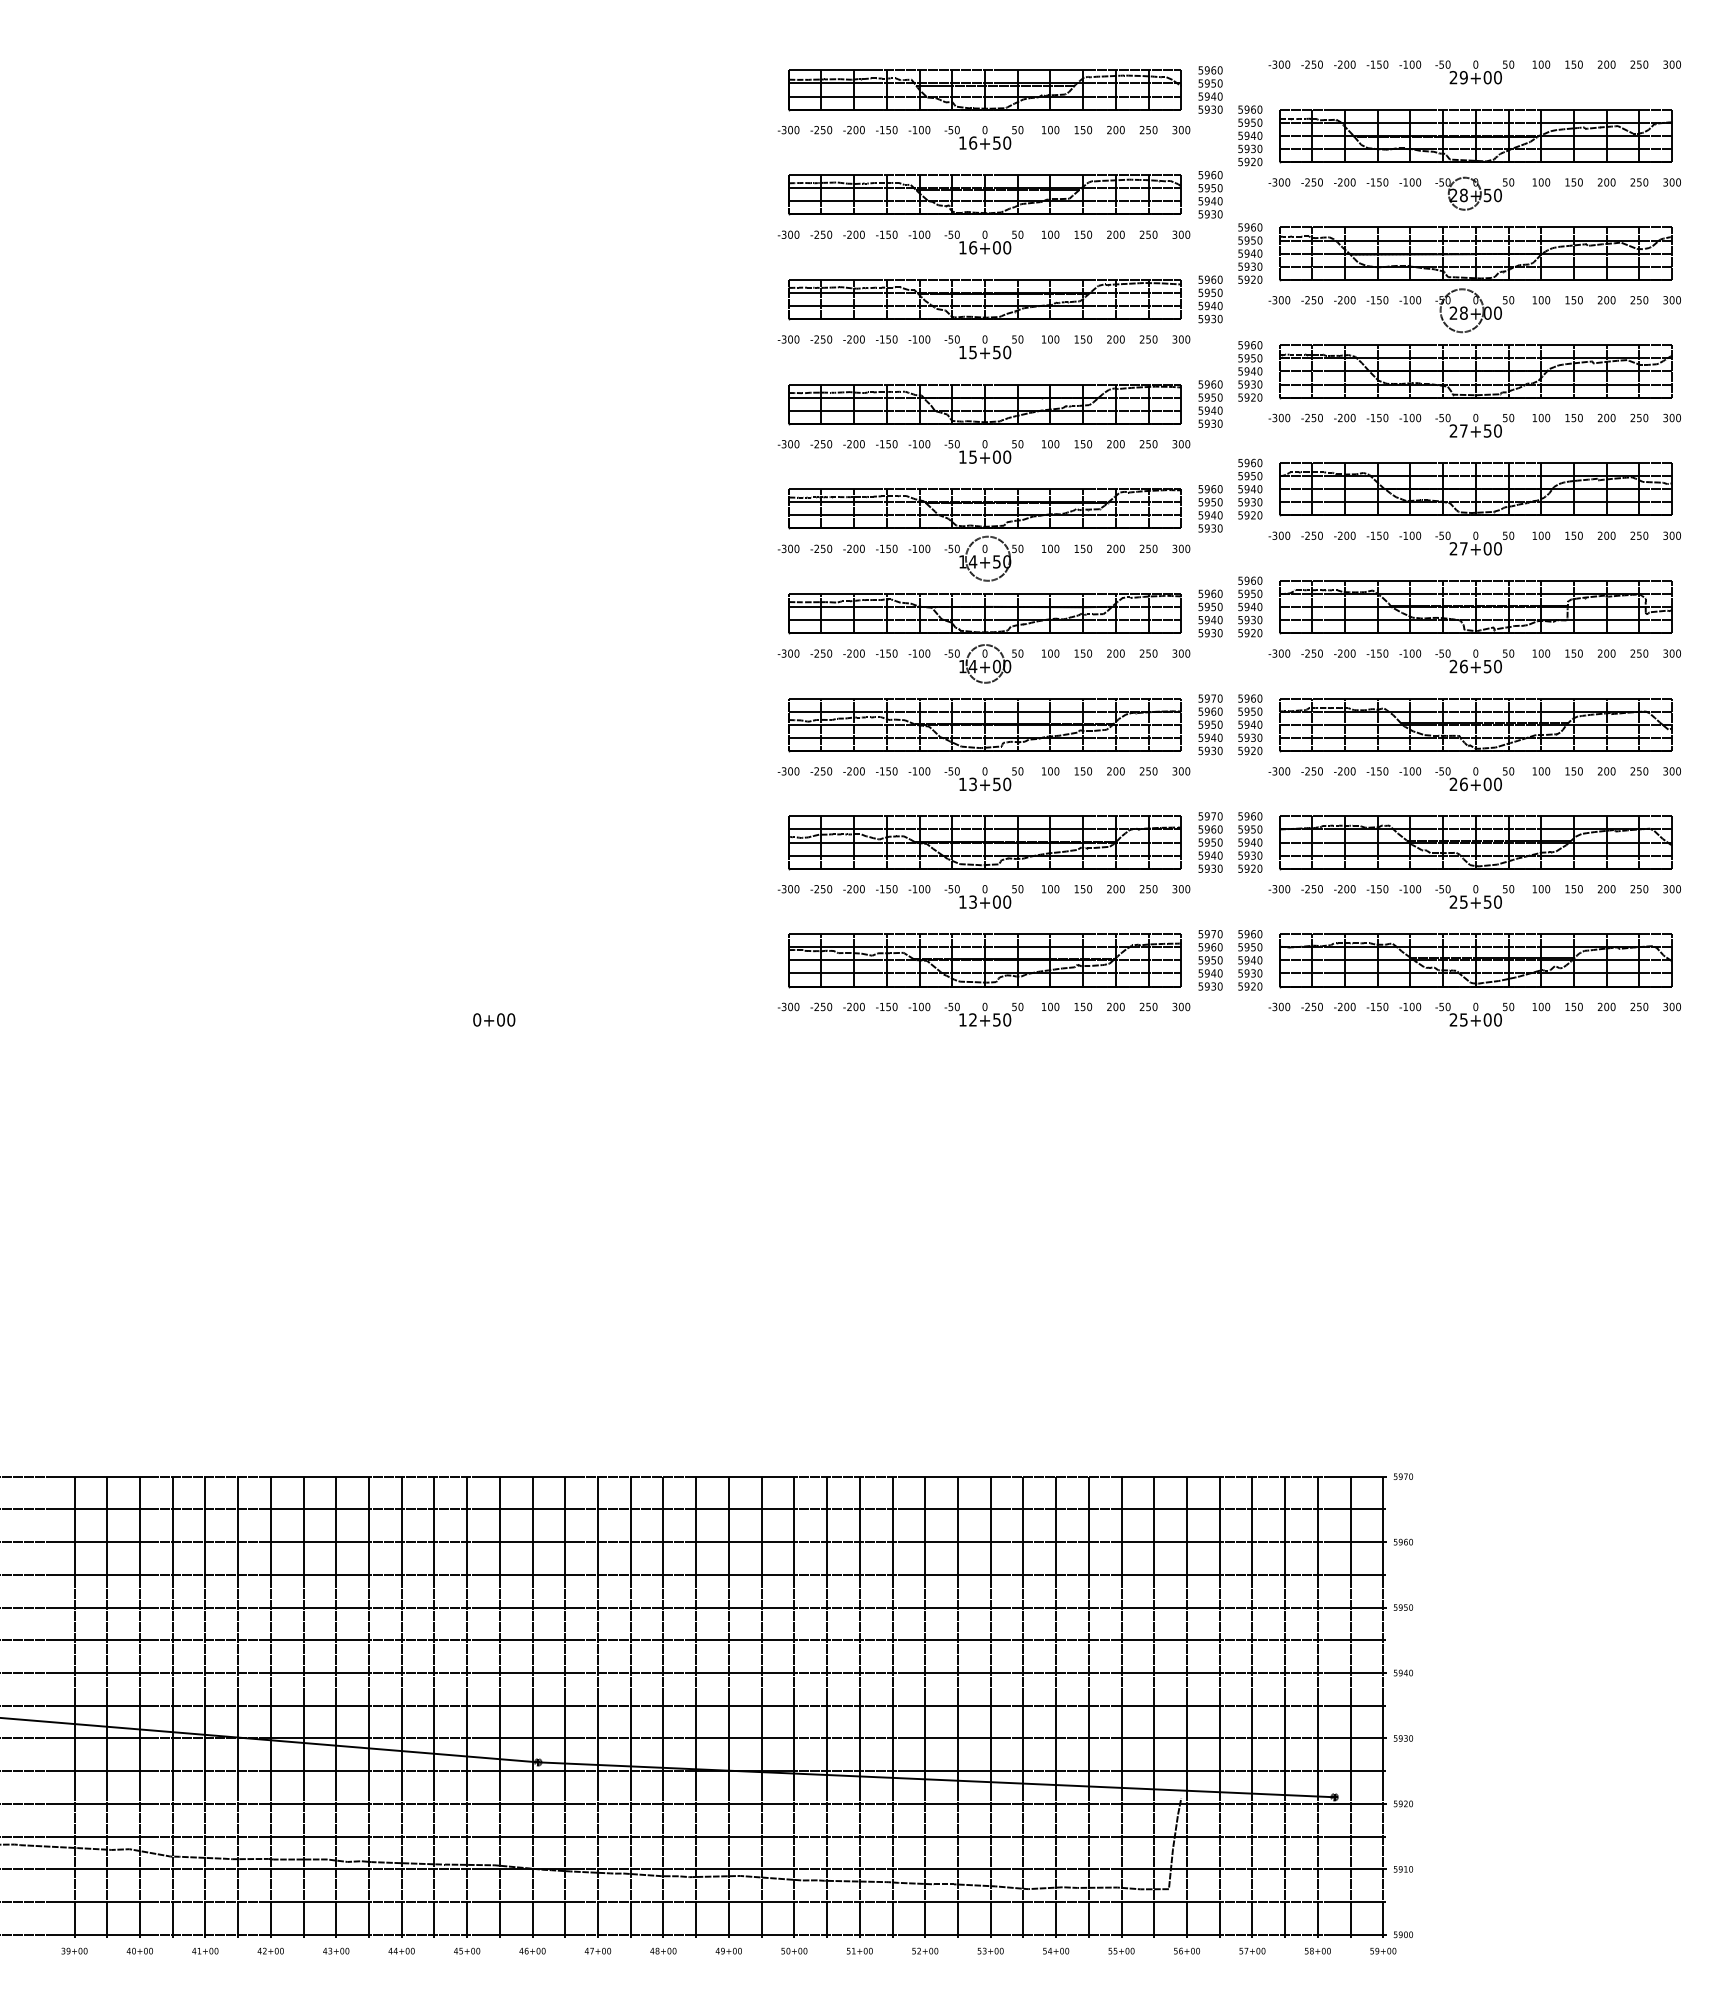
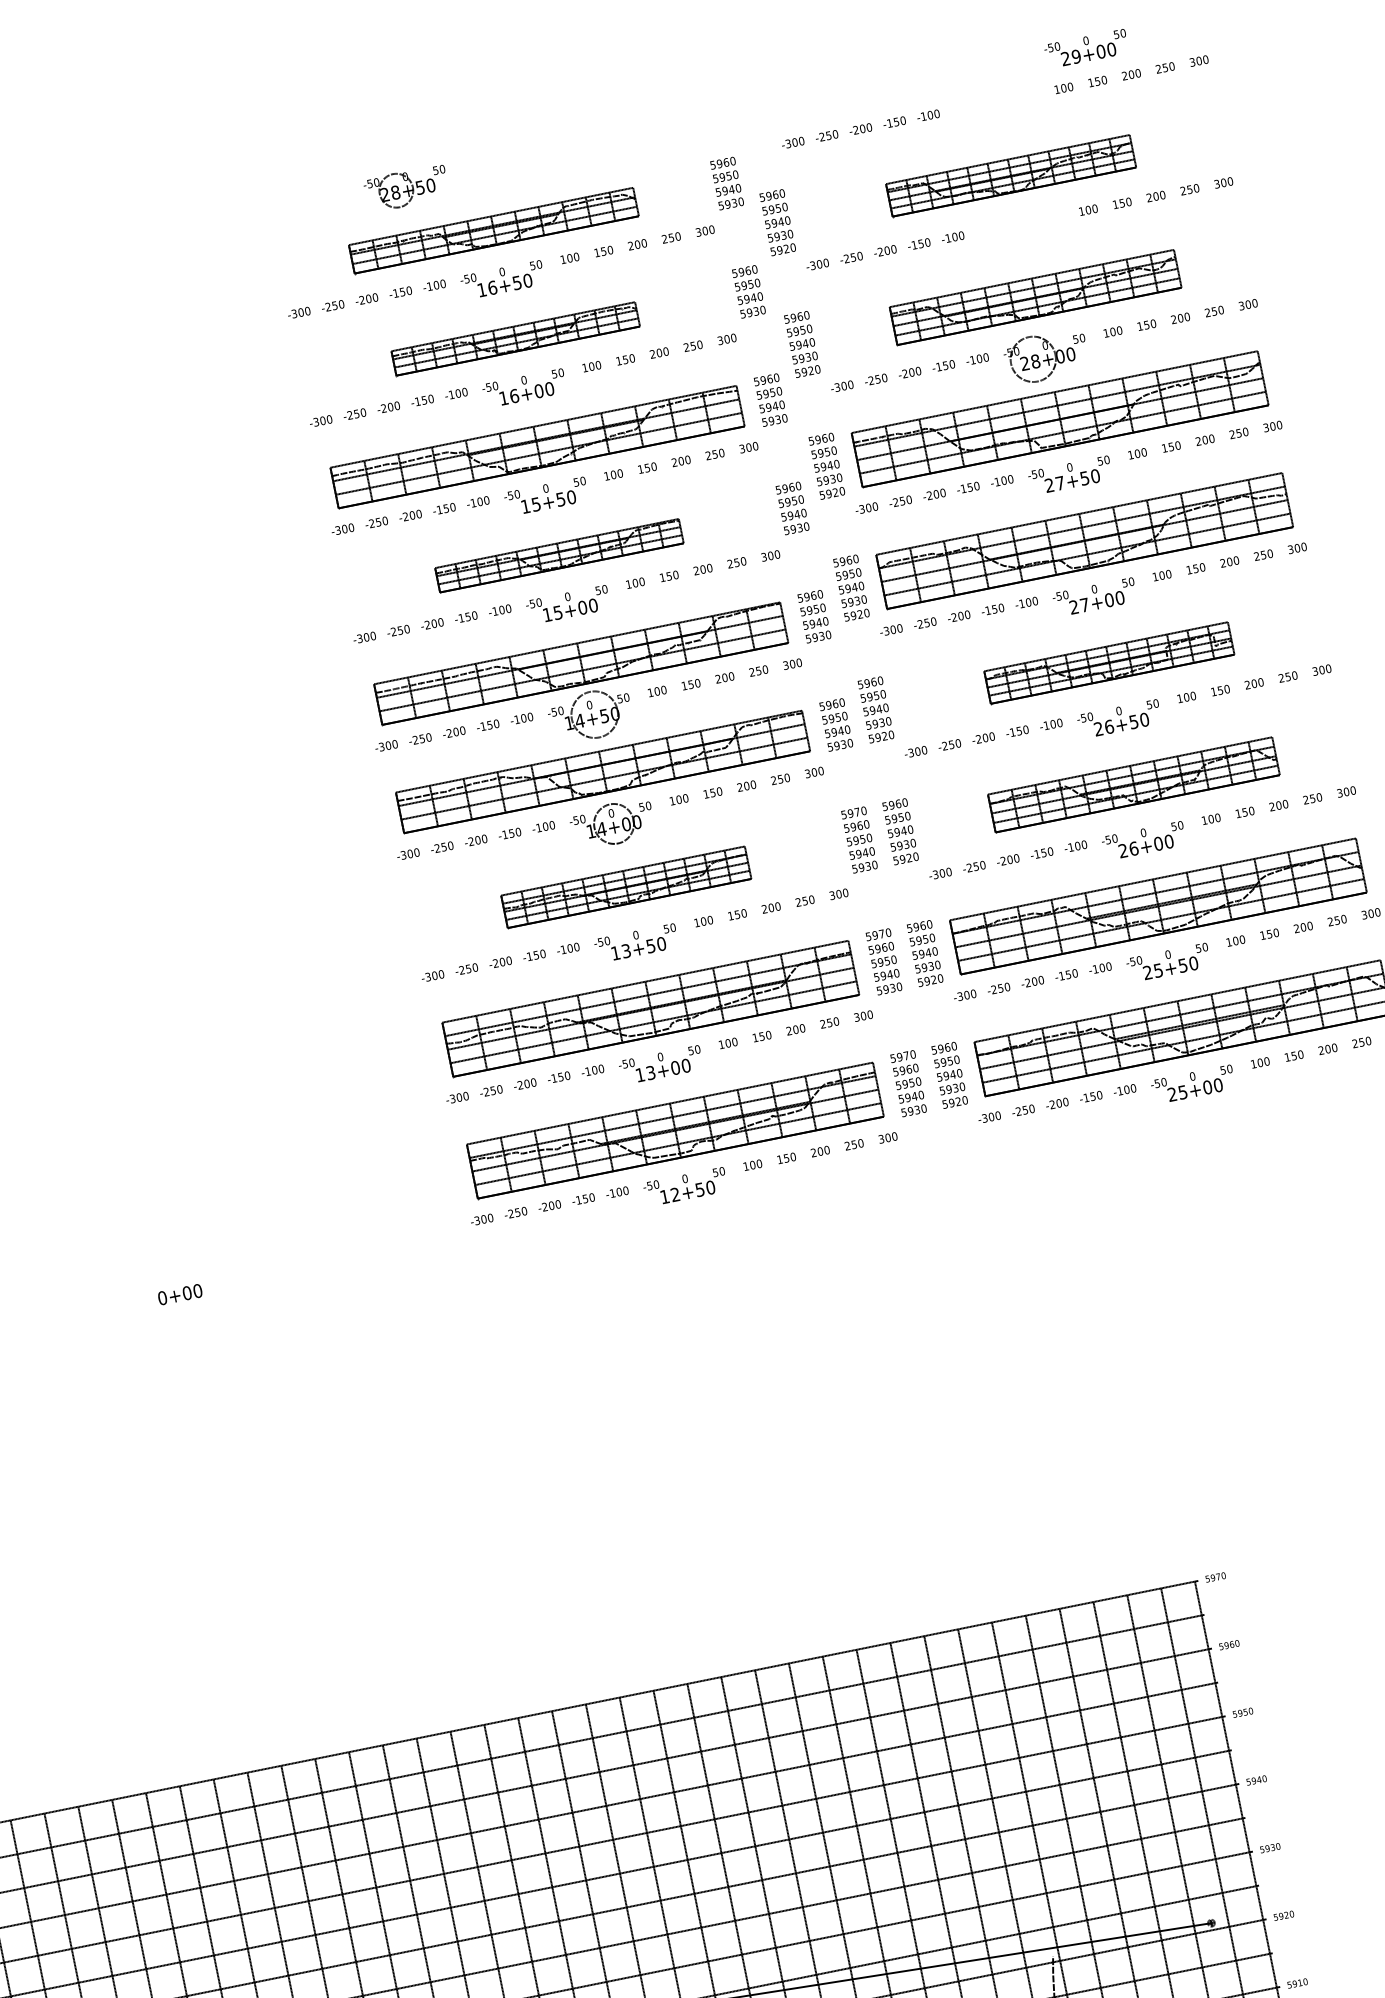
text: (1474, 72) -> (1086, 49), moved
part: (984, 90) -> (493, 231), size x0.7
part: (1475, 136) -> (1010, 176), size x0.6
part: (1474, 193) -> (406, 188), moved
part: (984, 194) -> (515, 338), size x0.6
part: (1475, 253) -> (1035, 297), size x0.7
part: (984, 404) -> (558, 555), size x0.6
part: (1475, 607) -> (1109, 663), size x0.6
part: (984, 725) -> (625, 887), size x0.6
part: (1475, 725) -> (1133, 785), size x0.7

